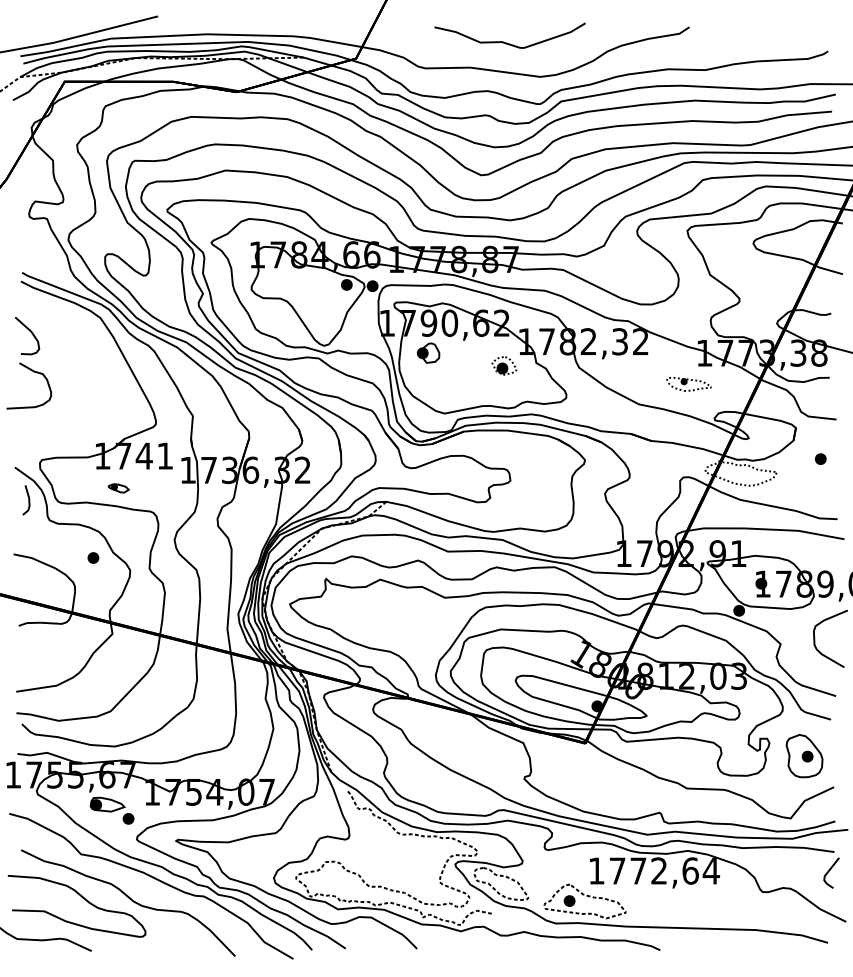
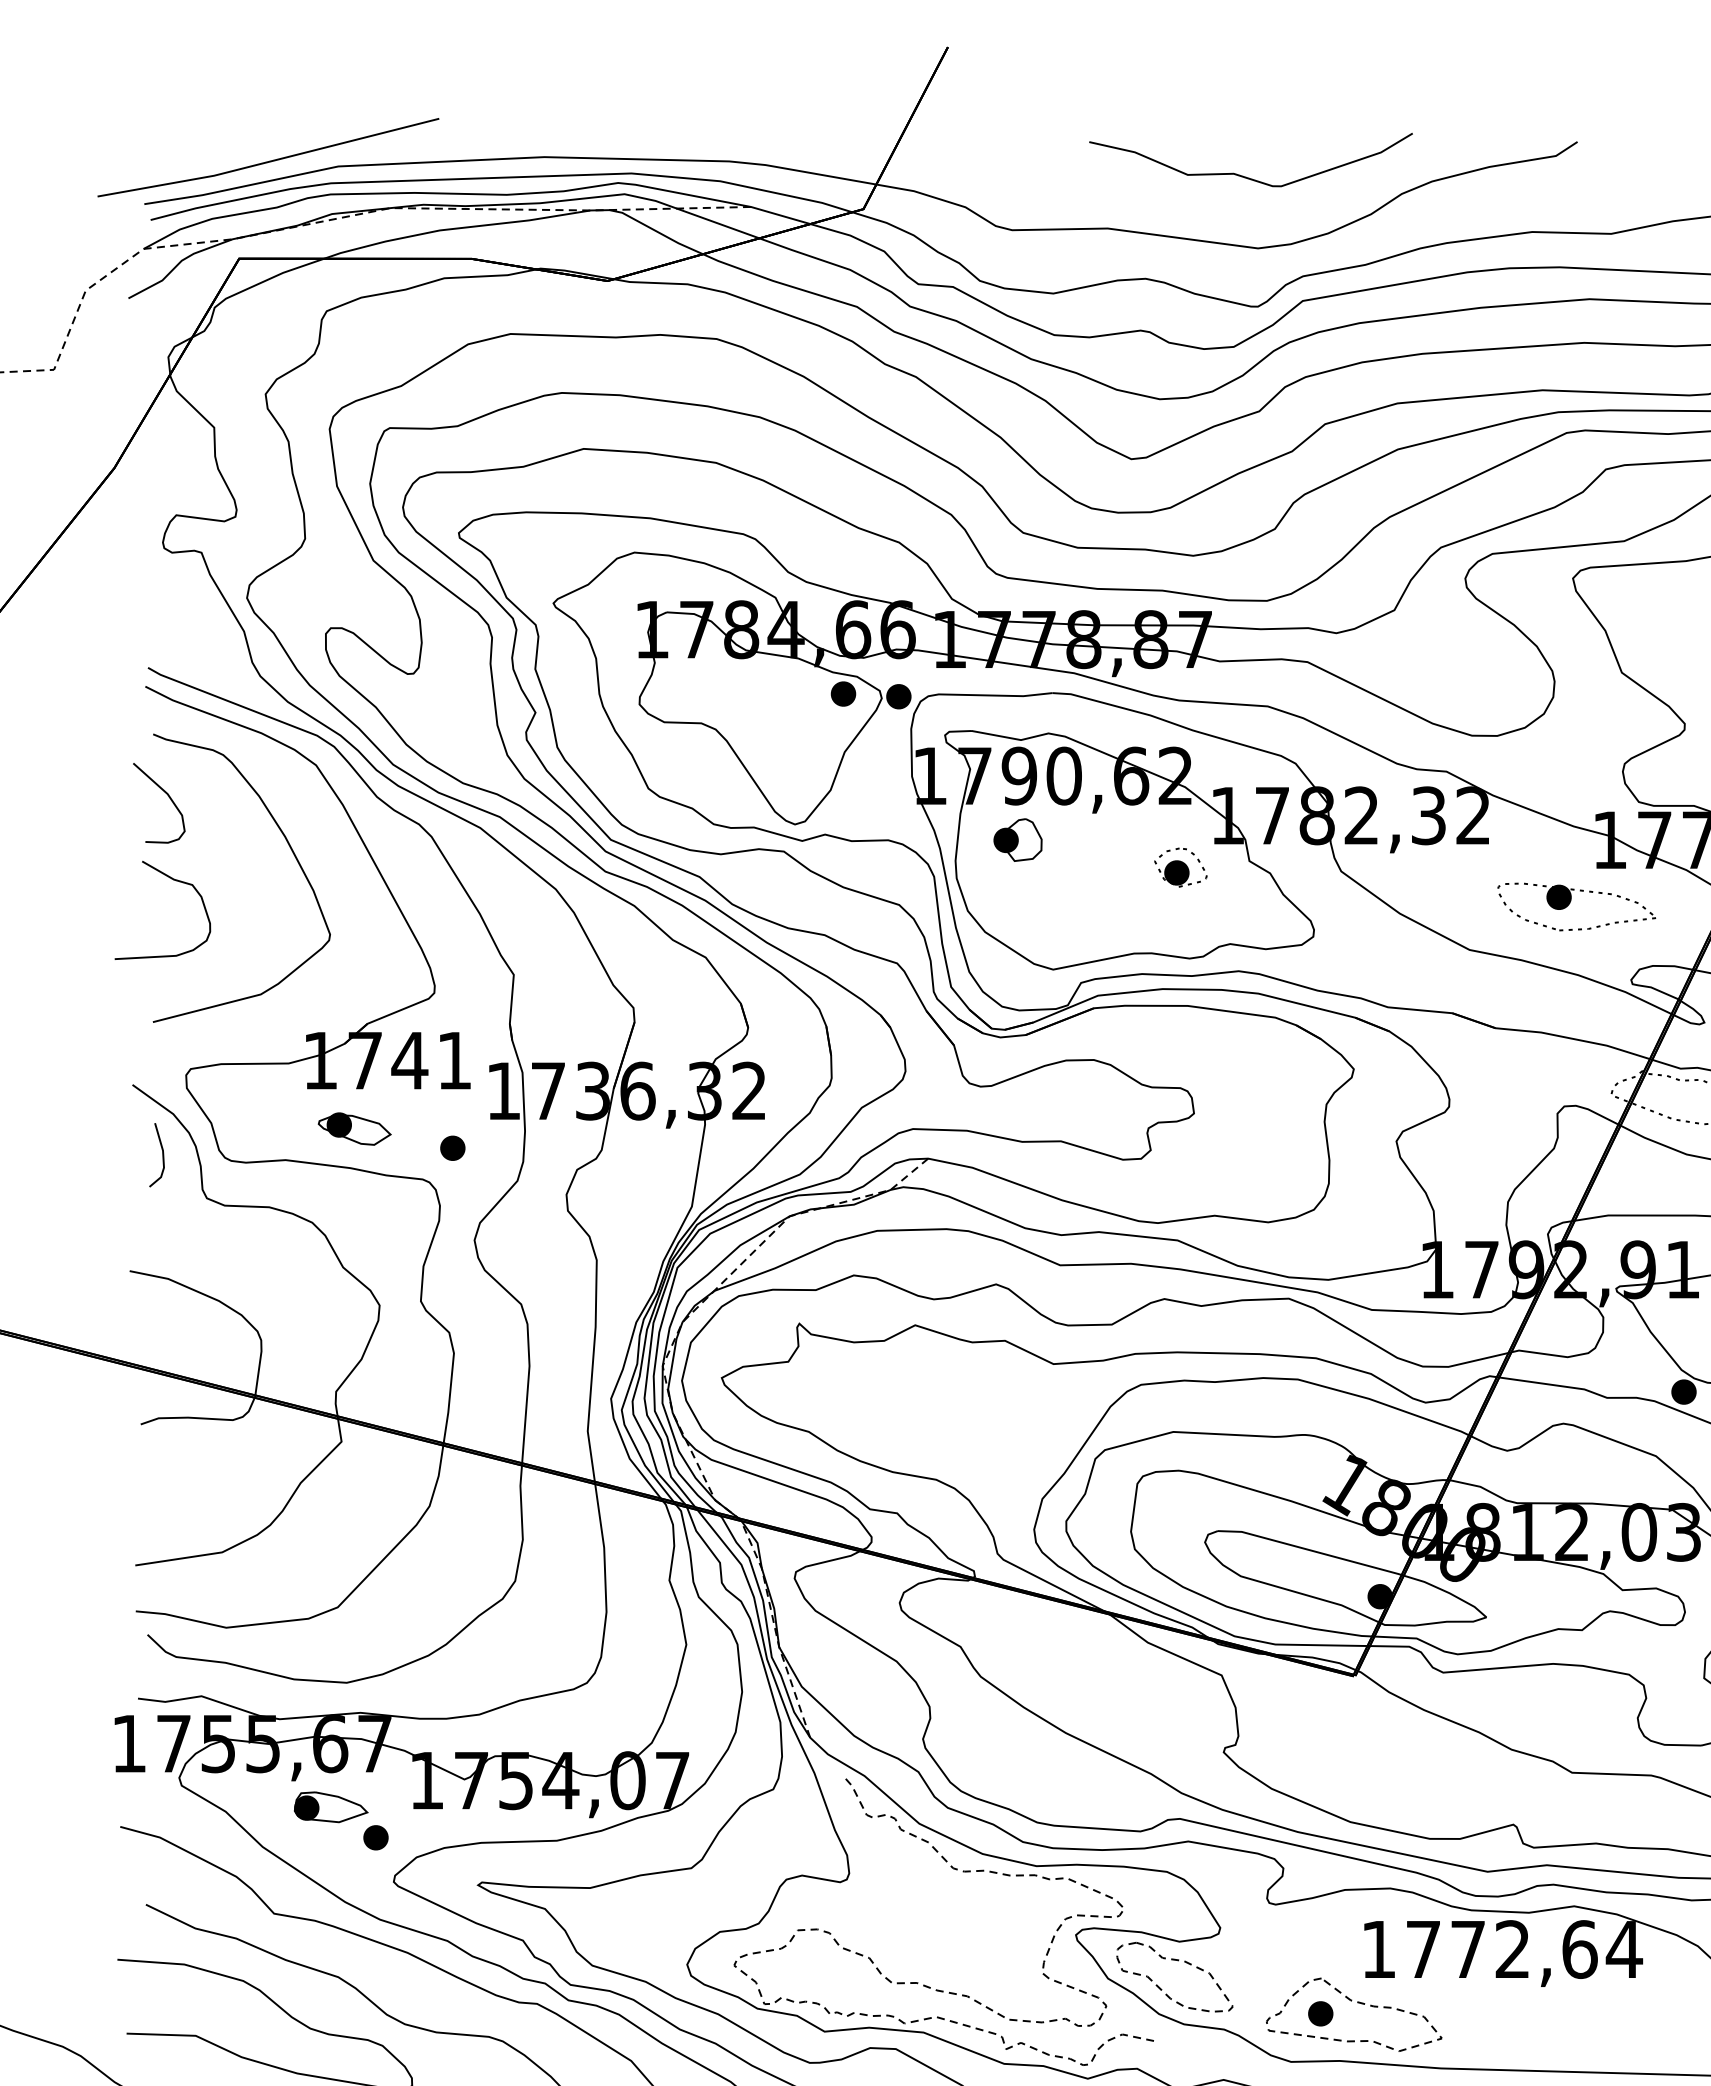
curve: (507, 42) -> (1245, 174), moved
curve: (88, 358) -> (290, 851), added
part: (688, 384) -> (1575, 907), size x1.67
part: (118, 488) -> (354, 1130), size x1.67
part: (93, 557) -> (452, 1147), moved

